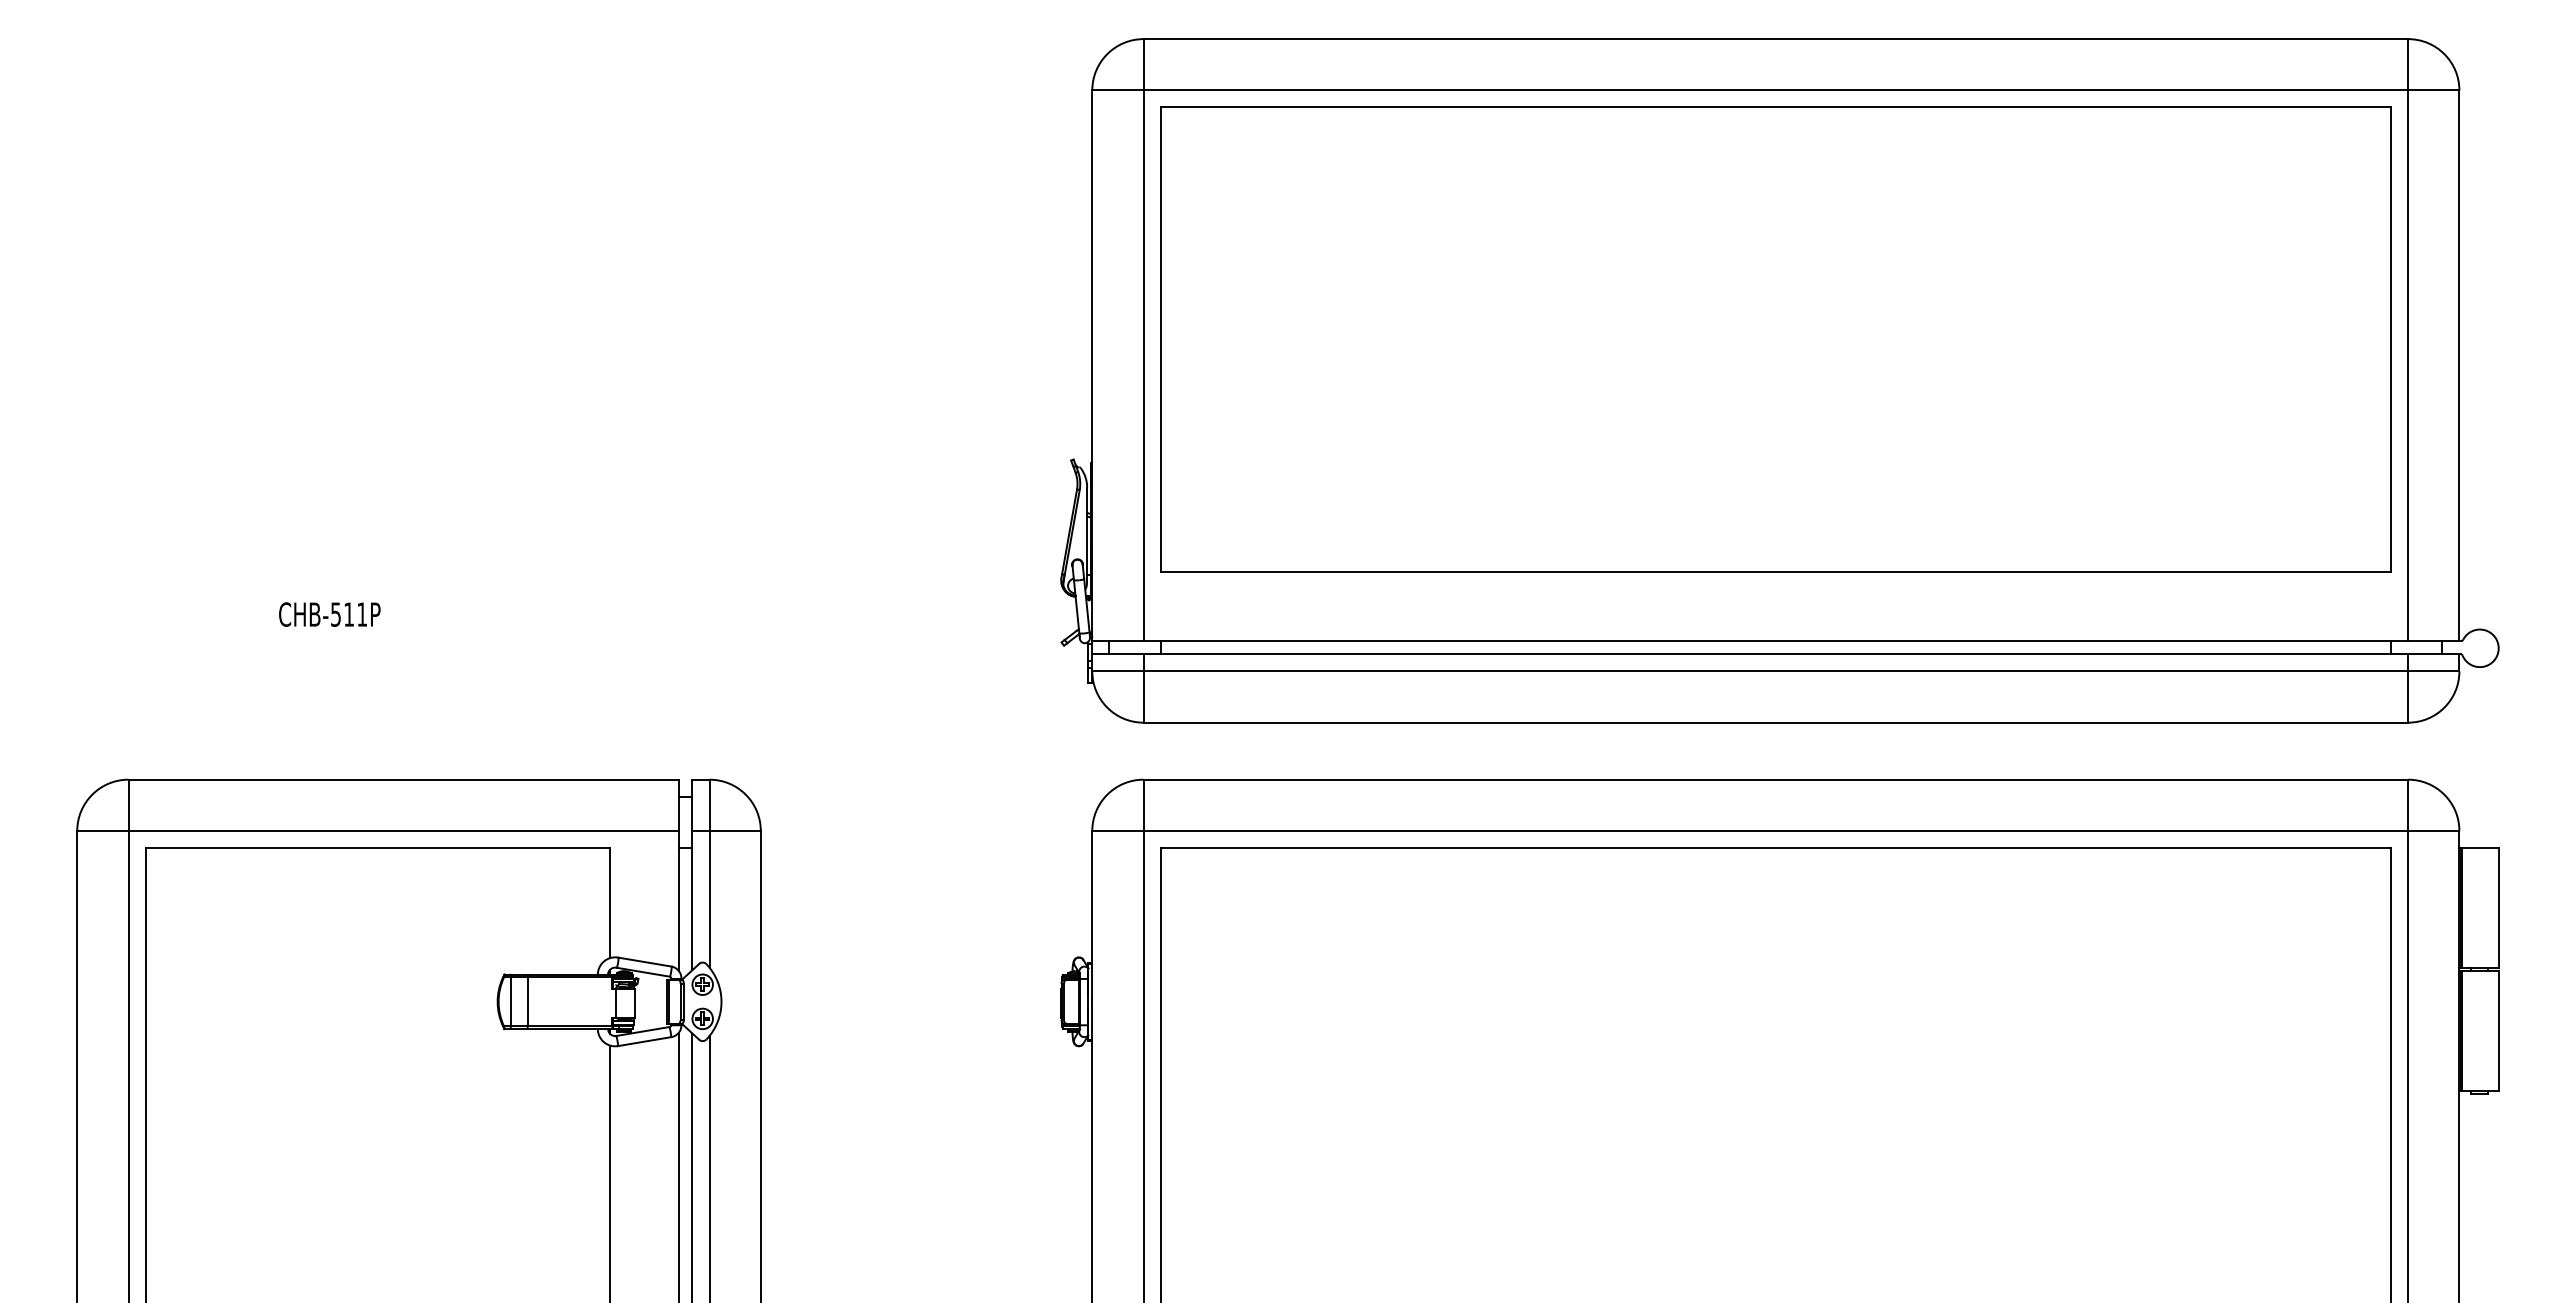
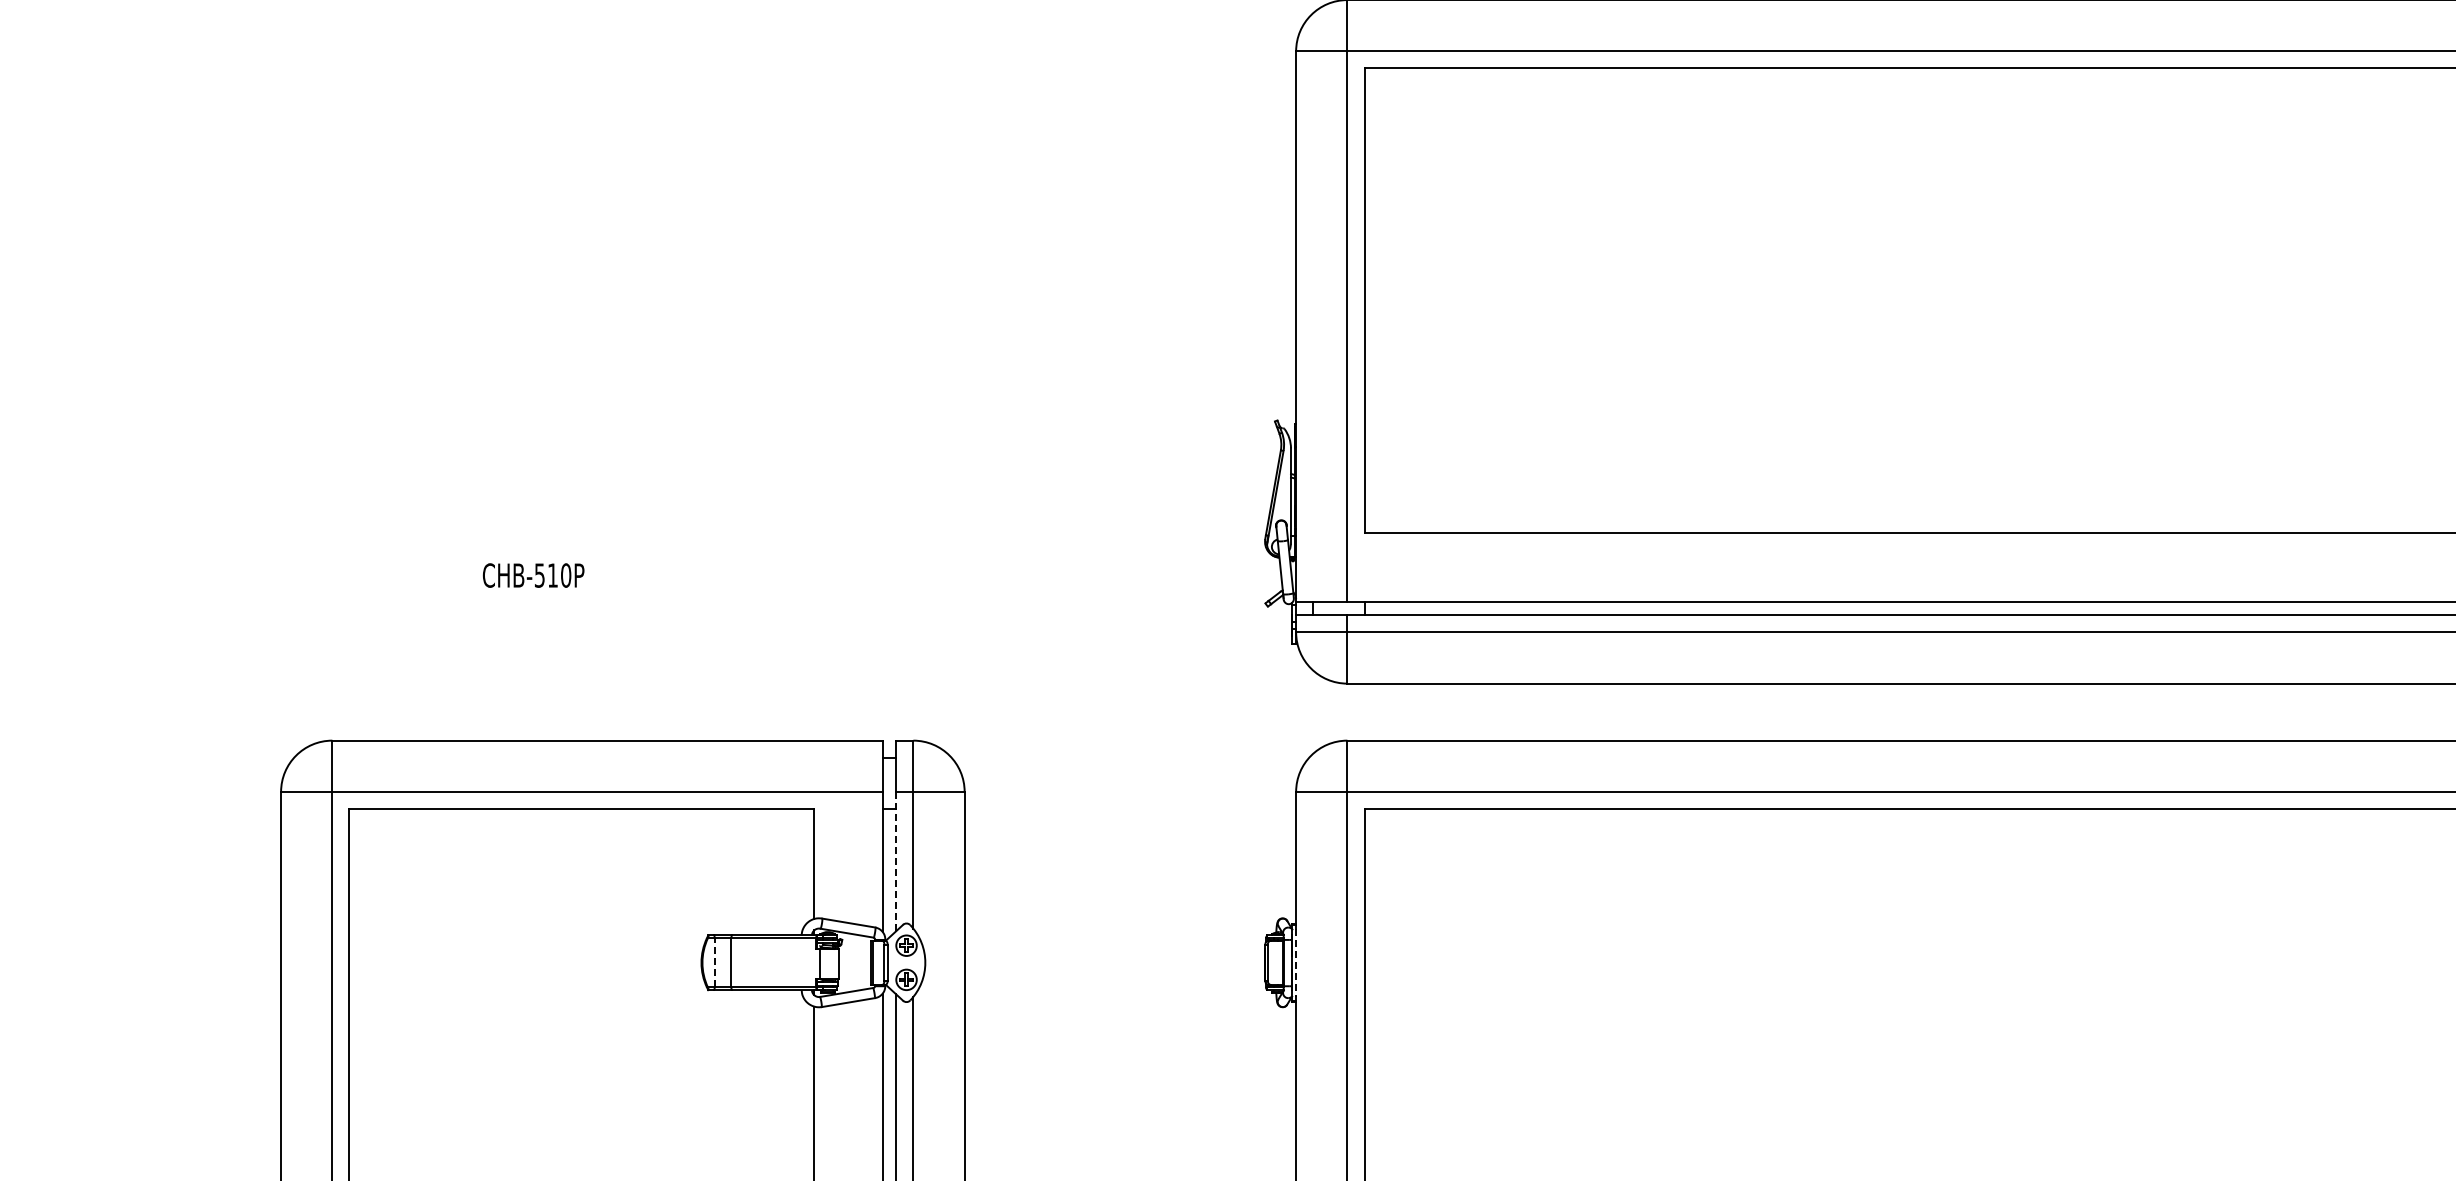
text: (362, 614) -> (566, 575), CHB-511P -> CHB-510P
line: (692, 900) -> (896, 861), solid -> dashed
line: (510, 1001) -> (714, 962), solid -> dashed
line: (1092, 1002) -> (1296, 963), solid -> dashed

